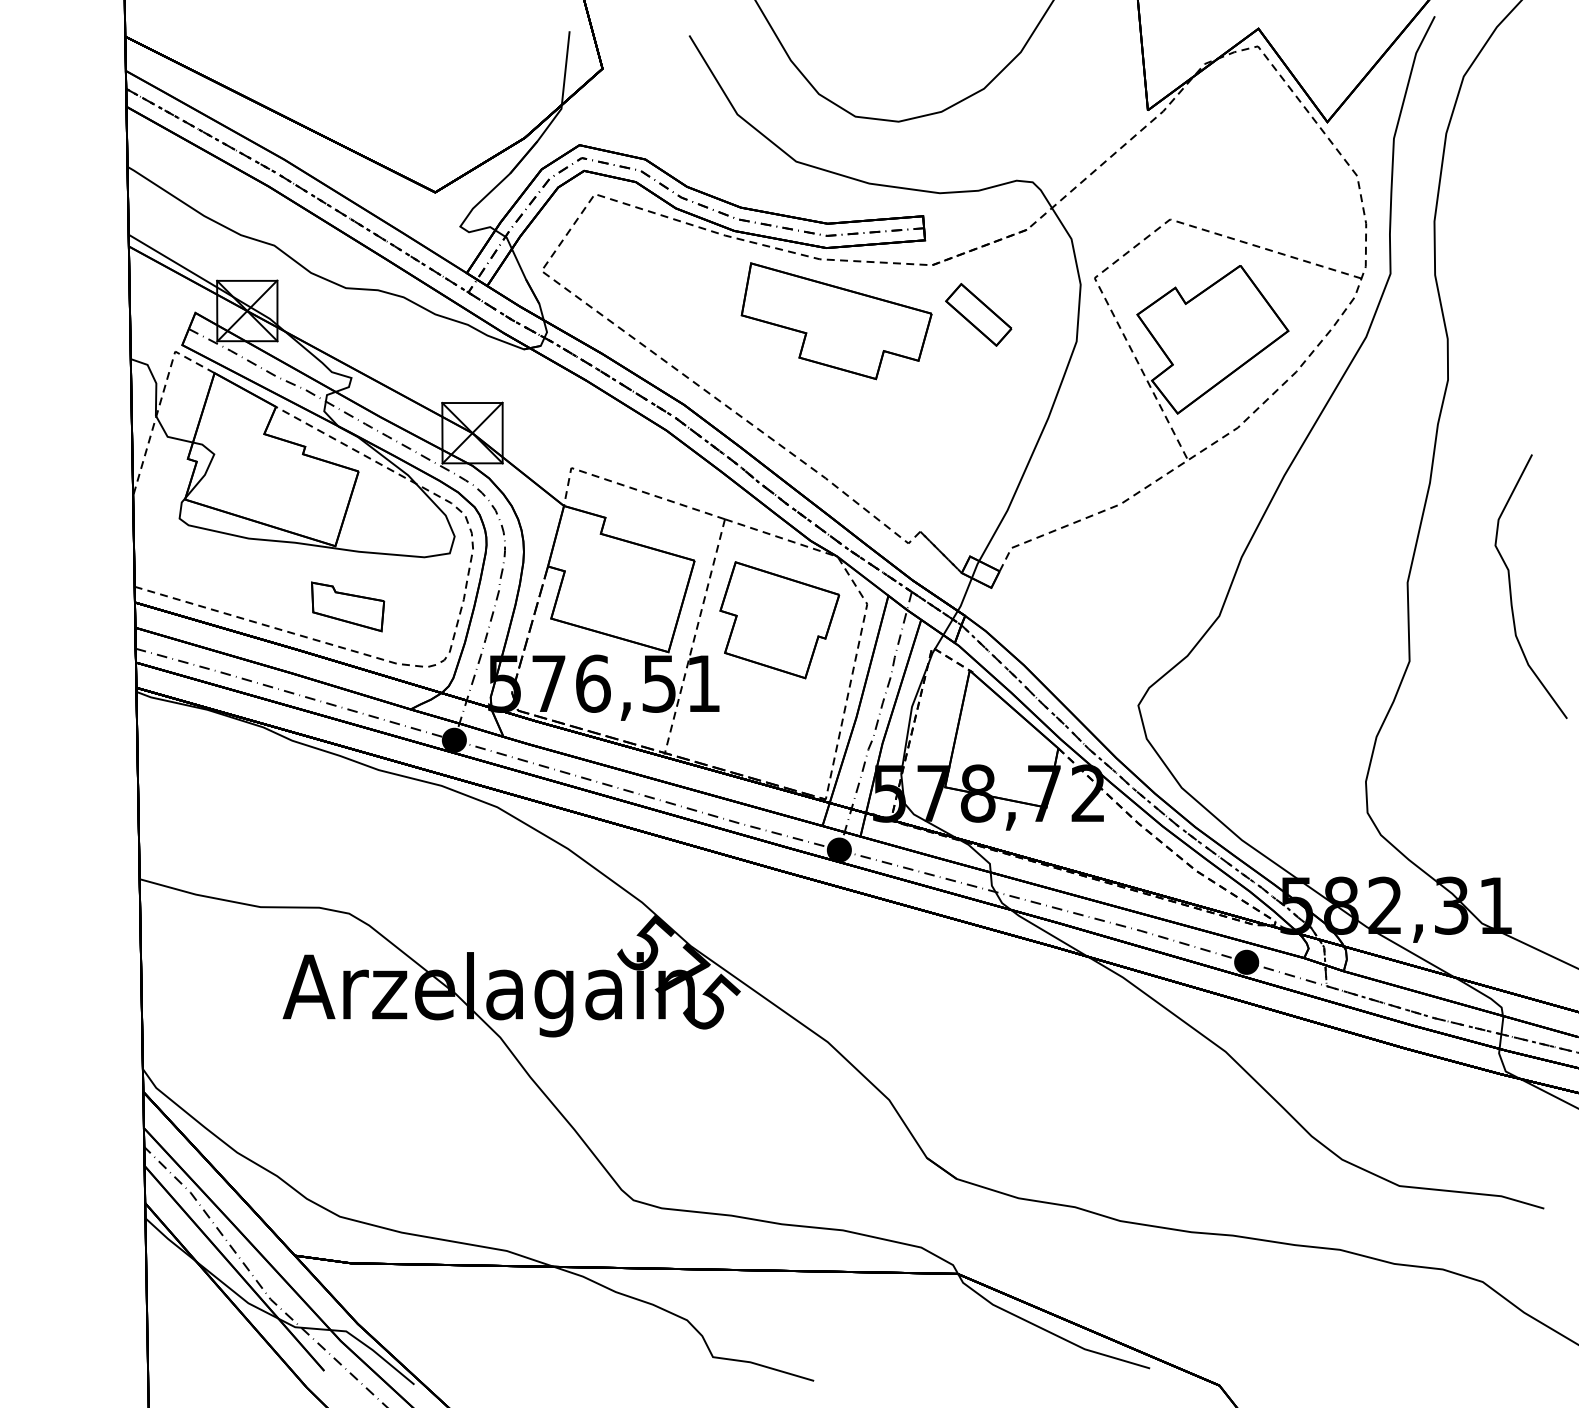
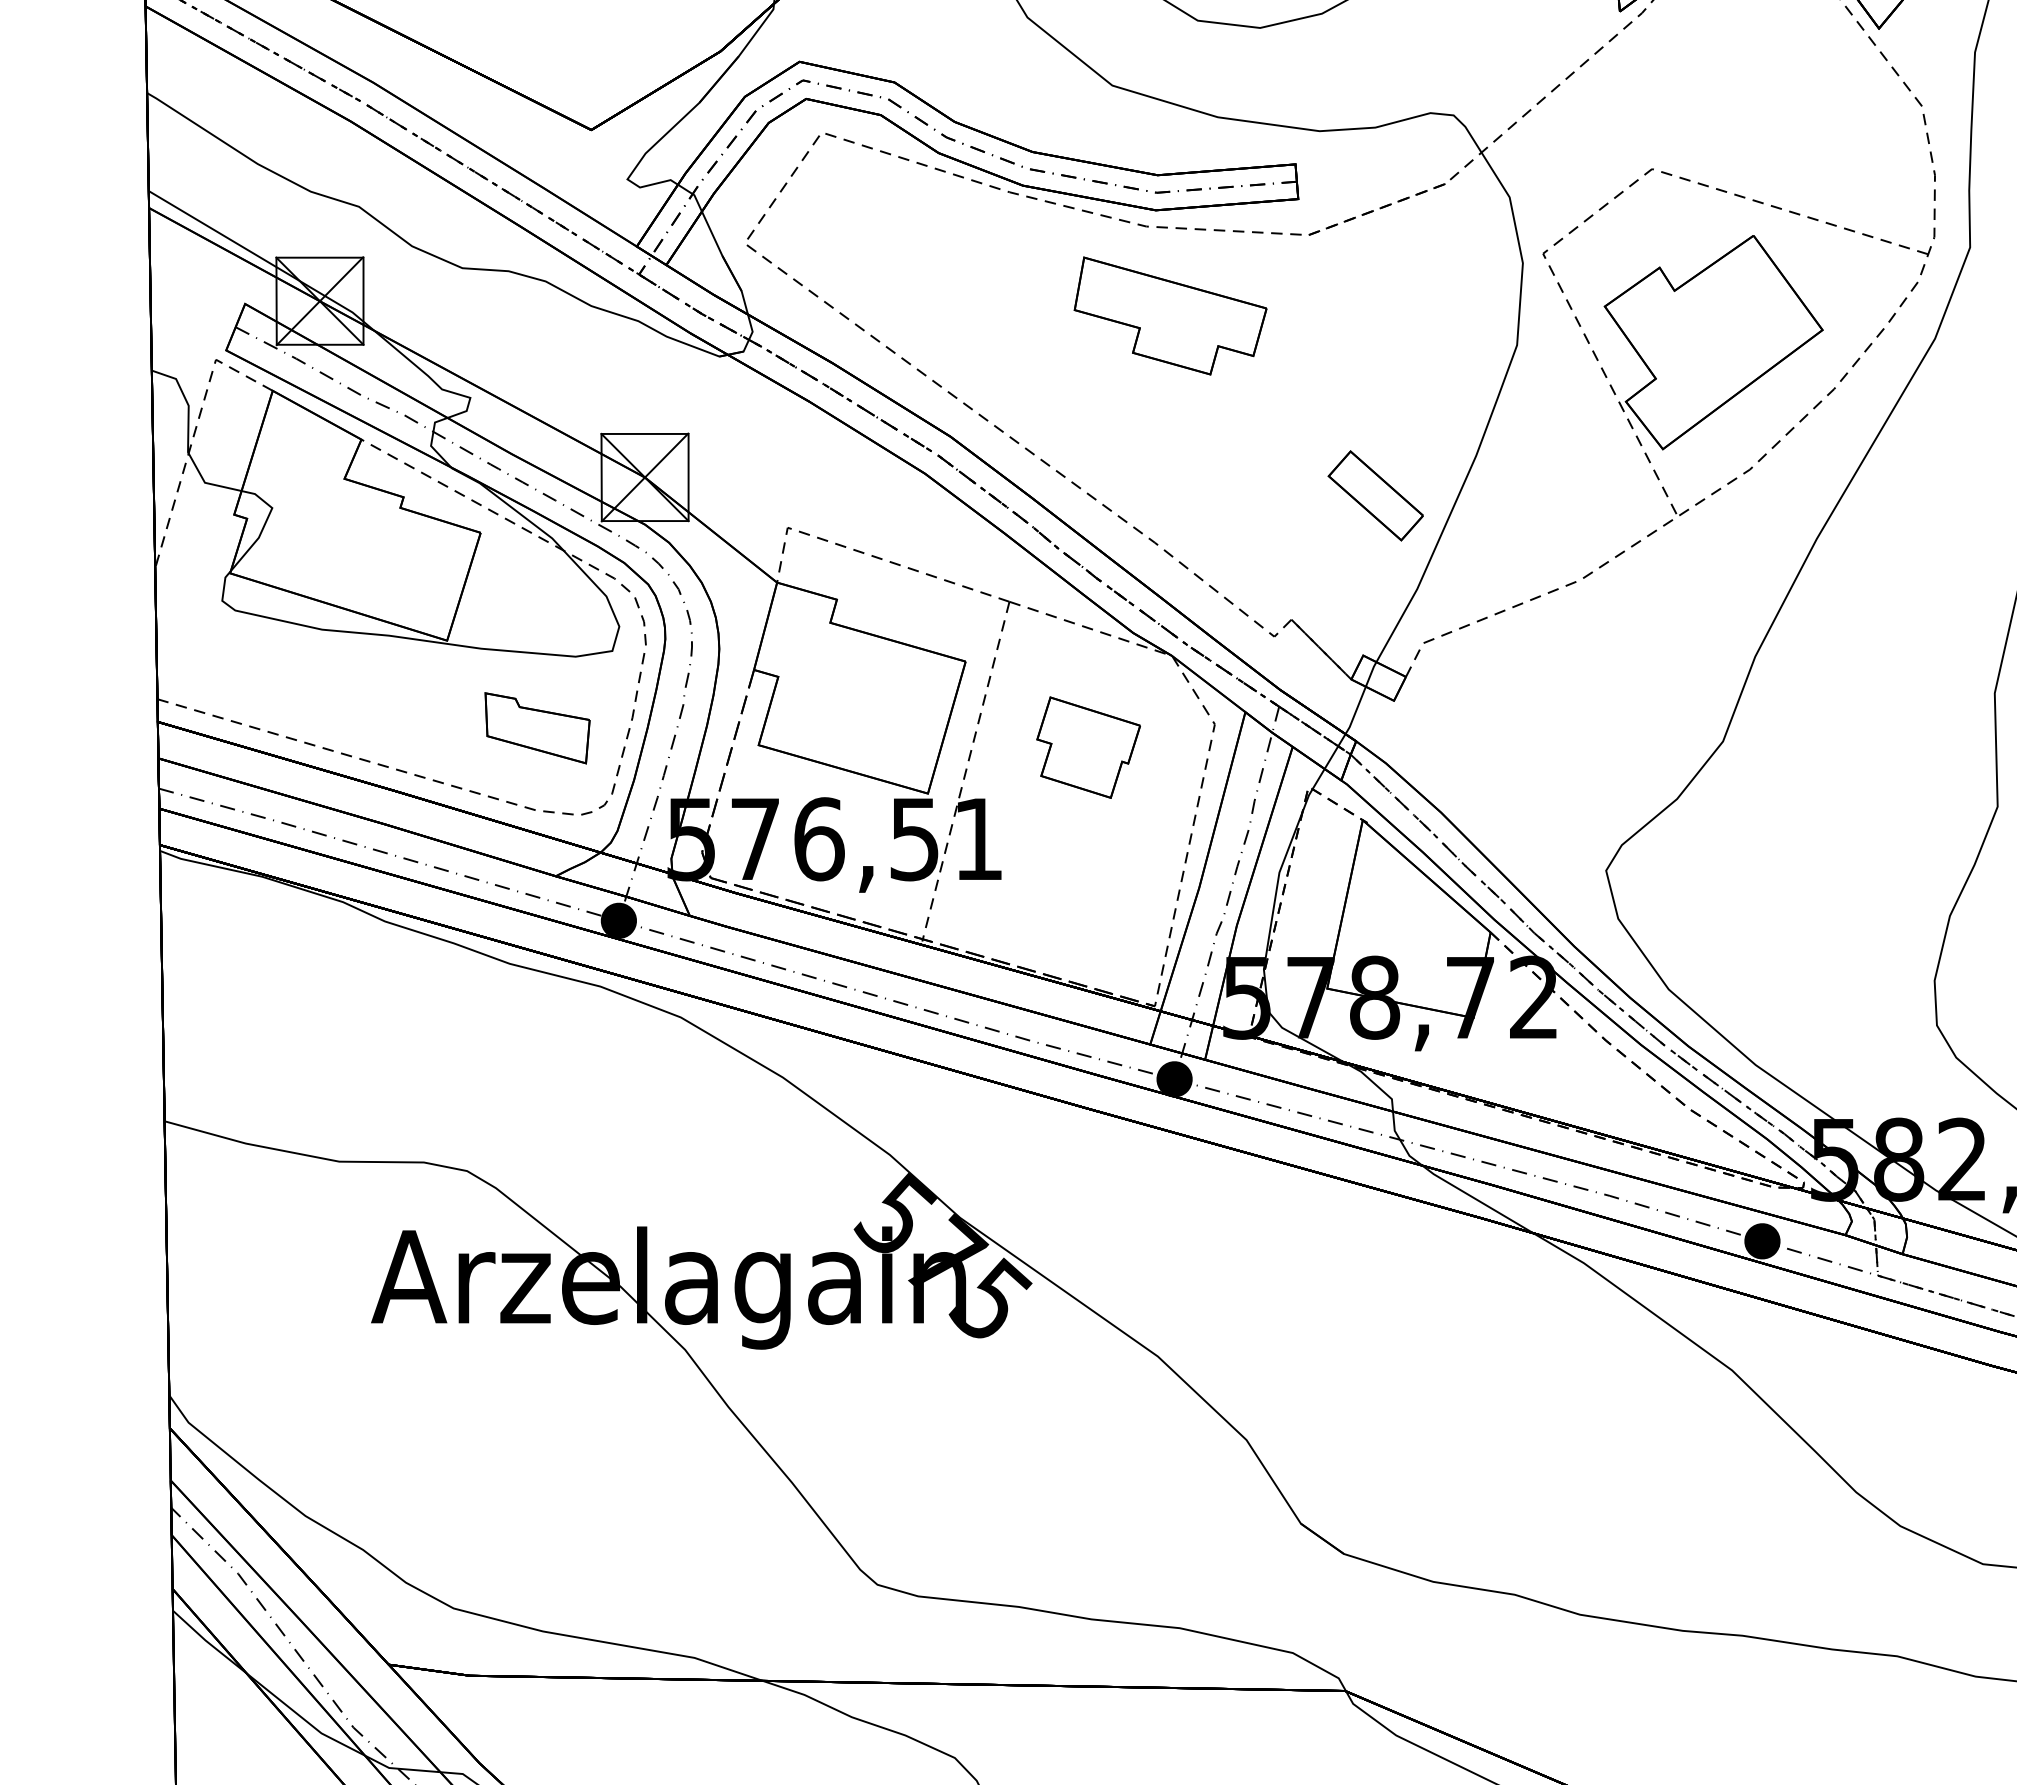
part: (978, 314) -> (1375, 495), moved
part: (836, 321) -> (1170, 316), size x0.7
part: (348, 606) -> (538, 727), moved
part: (779, 620) -> (1088, 747), size x0.6

